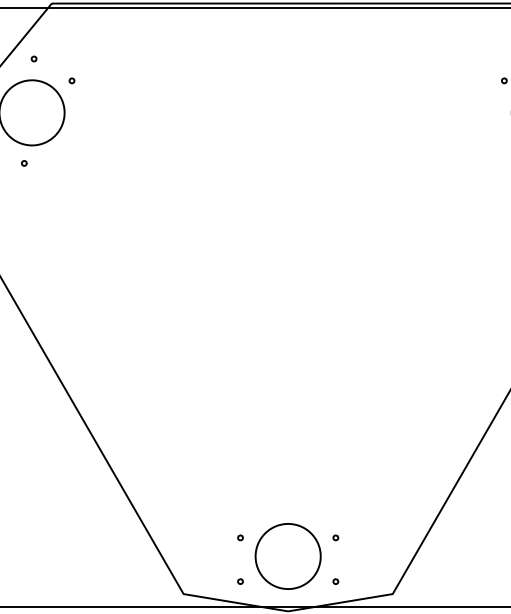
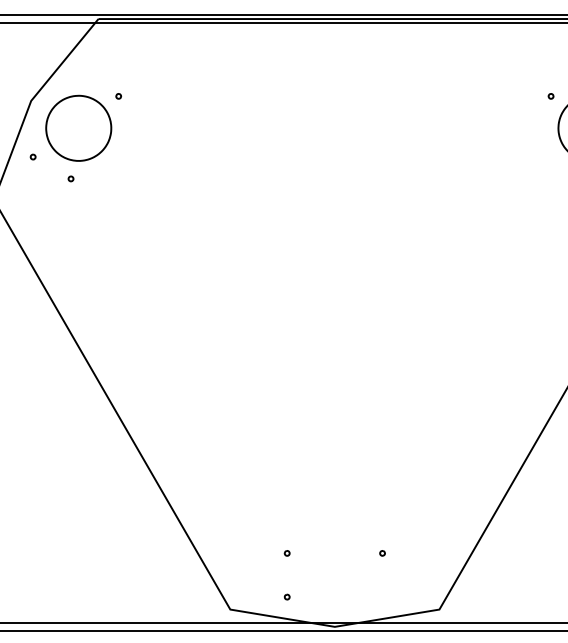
part: (33, 59) -> (80, 74), removed
part: (287, 556) -> (334, 571), removed
part: (335, 581) -> (382, 596), removed

